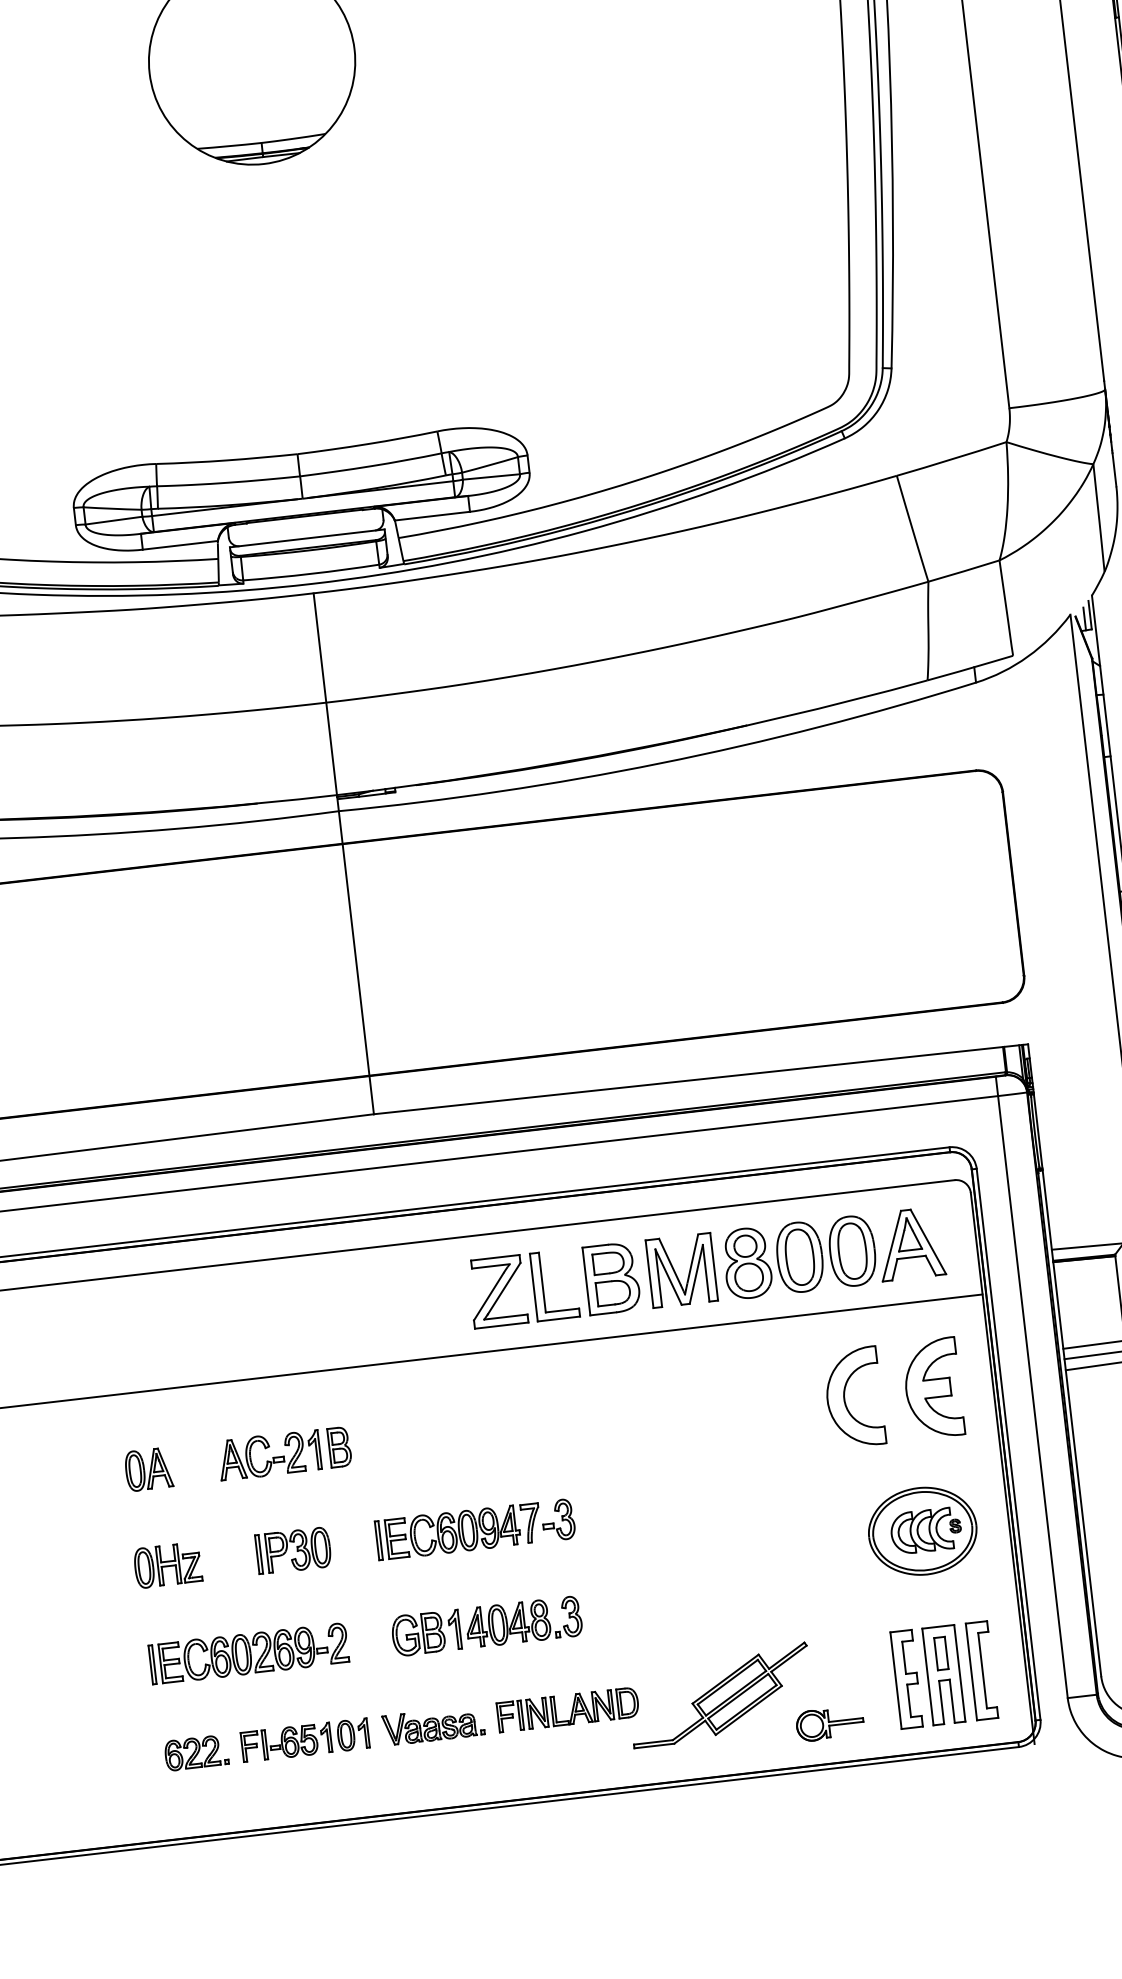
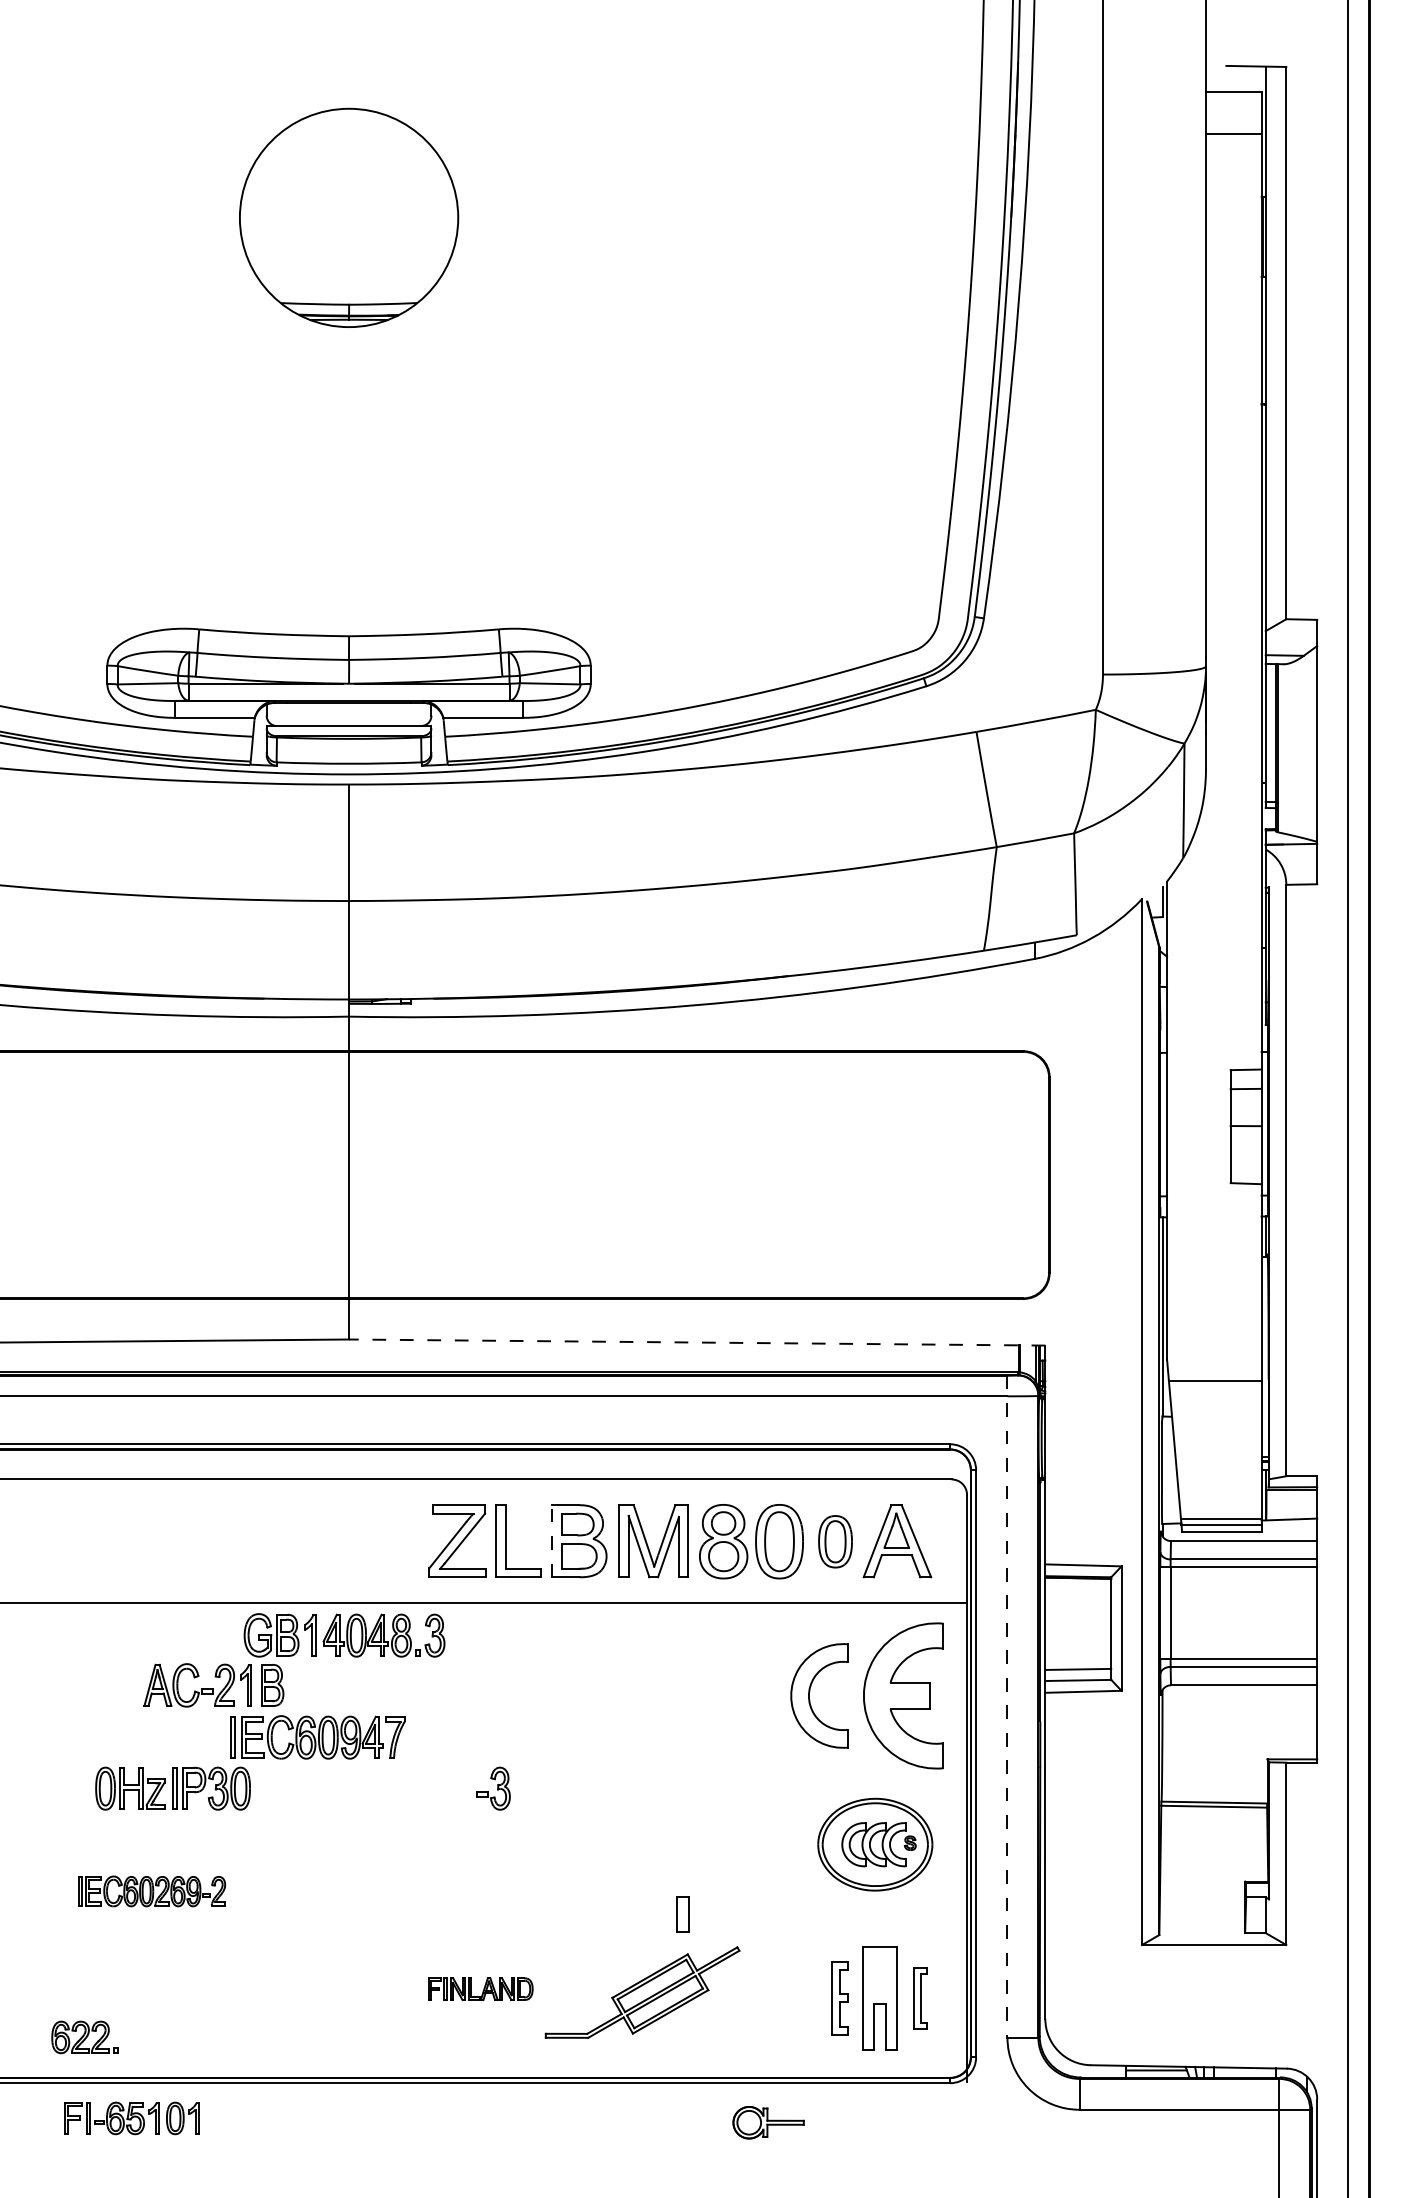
line: (1084, 619) -> (1156, 905), removed
line: (700, 1079) -> (696, 1342), solid -> dashed
part: (852, 1251) -> (835, 1541), size x0.7
line: (586, 1280) -> (552, 1540), solid -> dashed
line: (1031, 1387) -> (1007, 1706), solid -> dashed
part: (932, 1388) -> (903, 1695), size x1.4
part: (148, 1469) -> (68, 1685), removed
part: (457, 1531) -> (317, 1737), moved
part: (167, 1565) -> (130, 1788), moved
part: (486, 1626) -> (344, 1635), moved
part: (248, 1653) -> (151, 1891), size x0.7
part: (940, 1653) -> (682, 1914), moved
part: (981, 1670) -> (920, 1998), size x0.6
part: (906, 1679) -> (840, 1998), size x0.7
part: (567, 1709) -> (480, 1988), size x0.7
part: (830, 1723) -> (768, 2122), moved
part: (432, 1725) -> (336, 1989), removed
part: (305, 1740) -> (131, 2118), moved
part: (196, 1753) -> (84, 2037), moved

